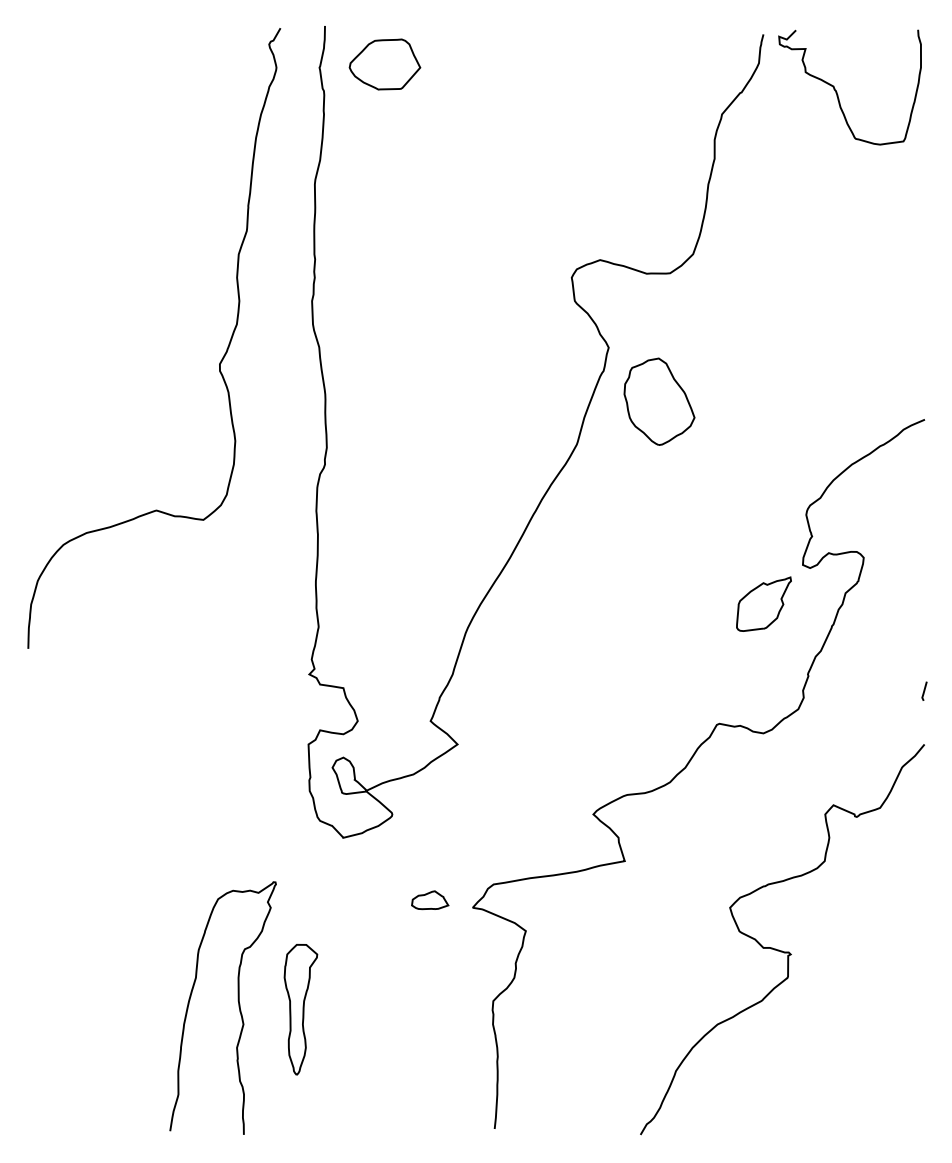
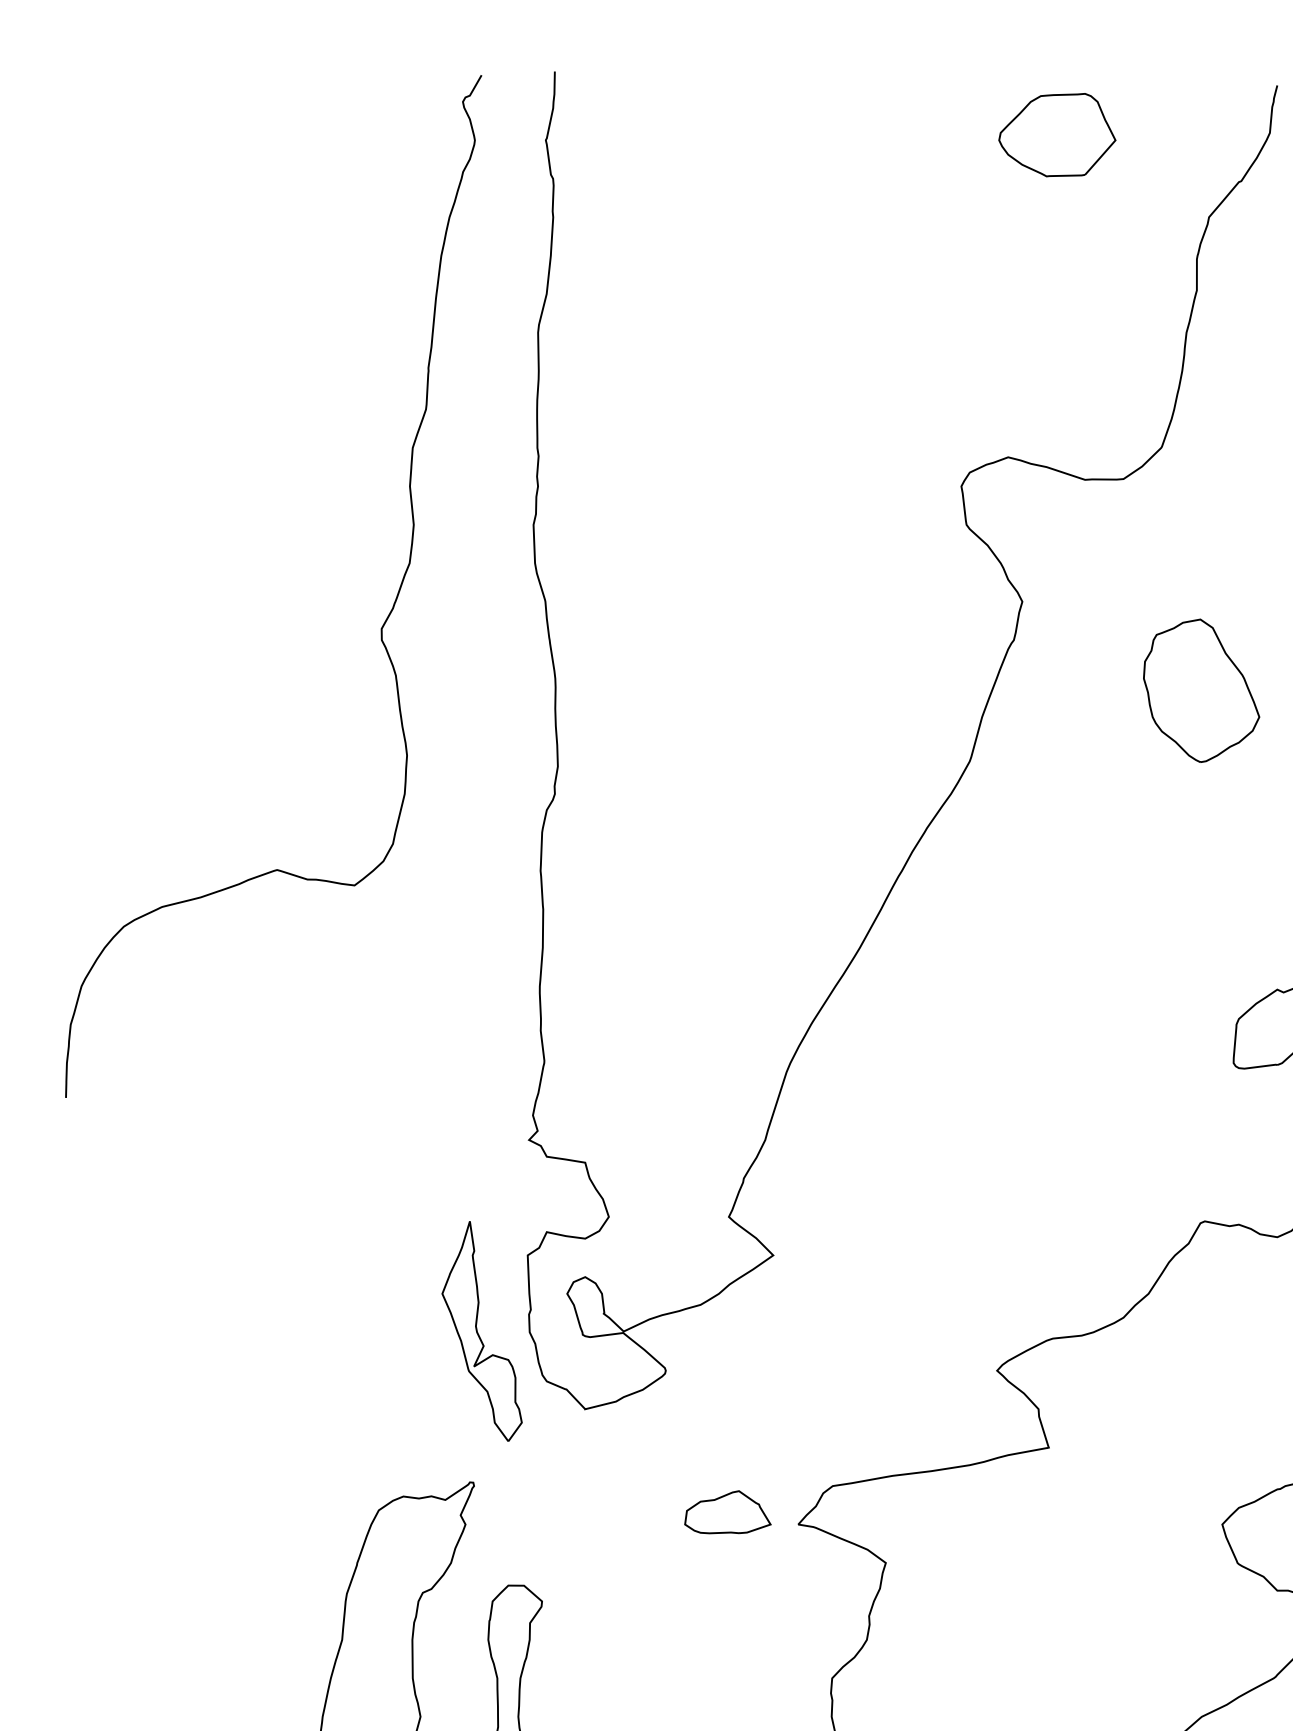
part: (384, 64) -> (1056, 135), moved
part: (659, 401) -> (1201, 690), moved
part: (280, 790) -> (481, 1331), added
part: (430, 899) -> (728, 1510), size x1.43

